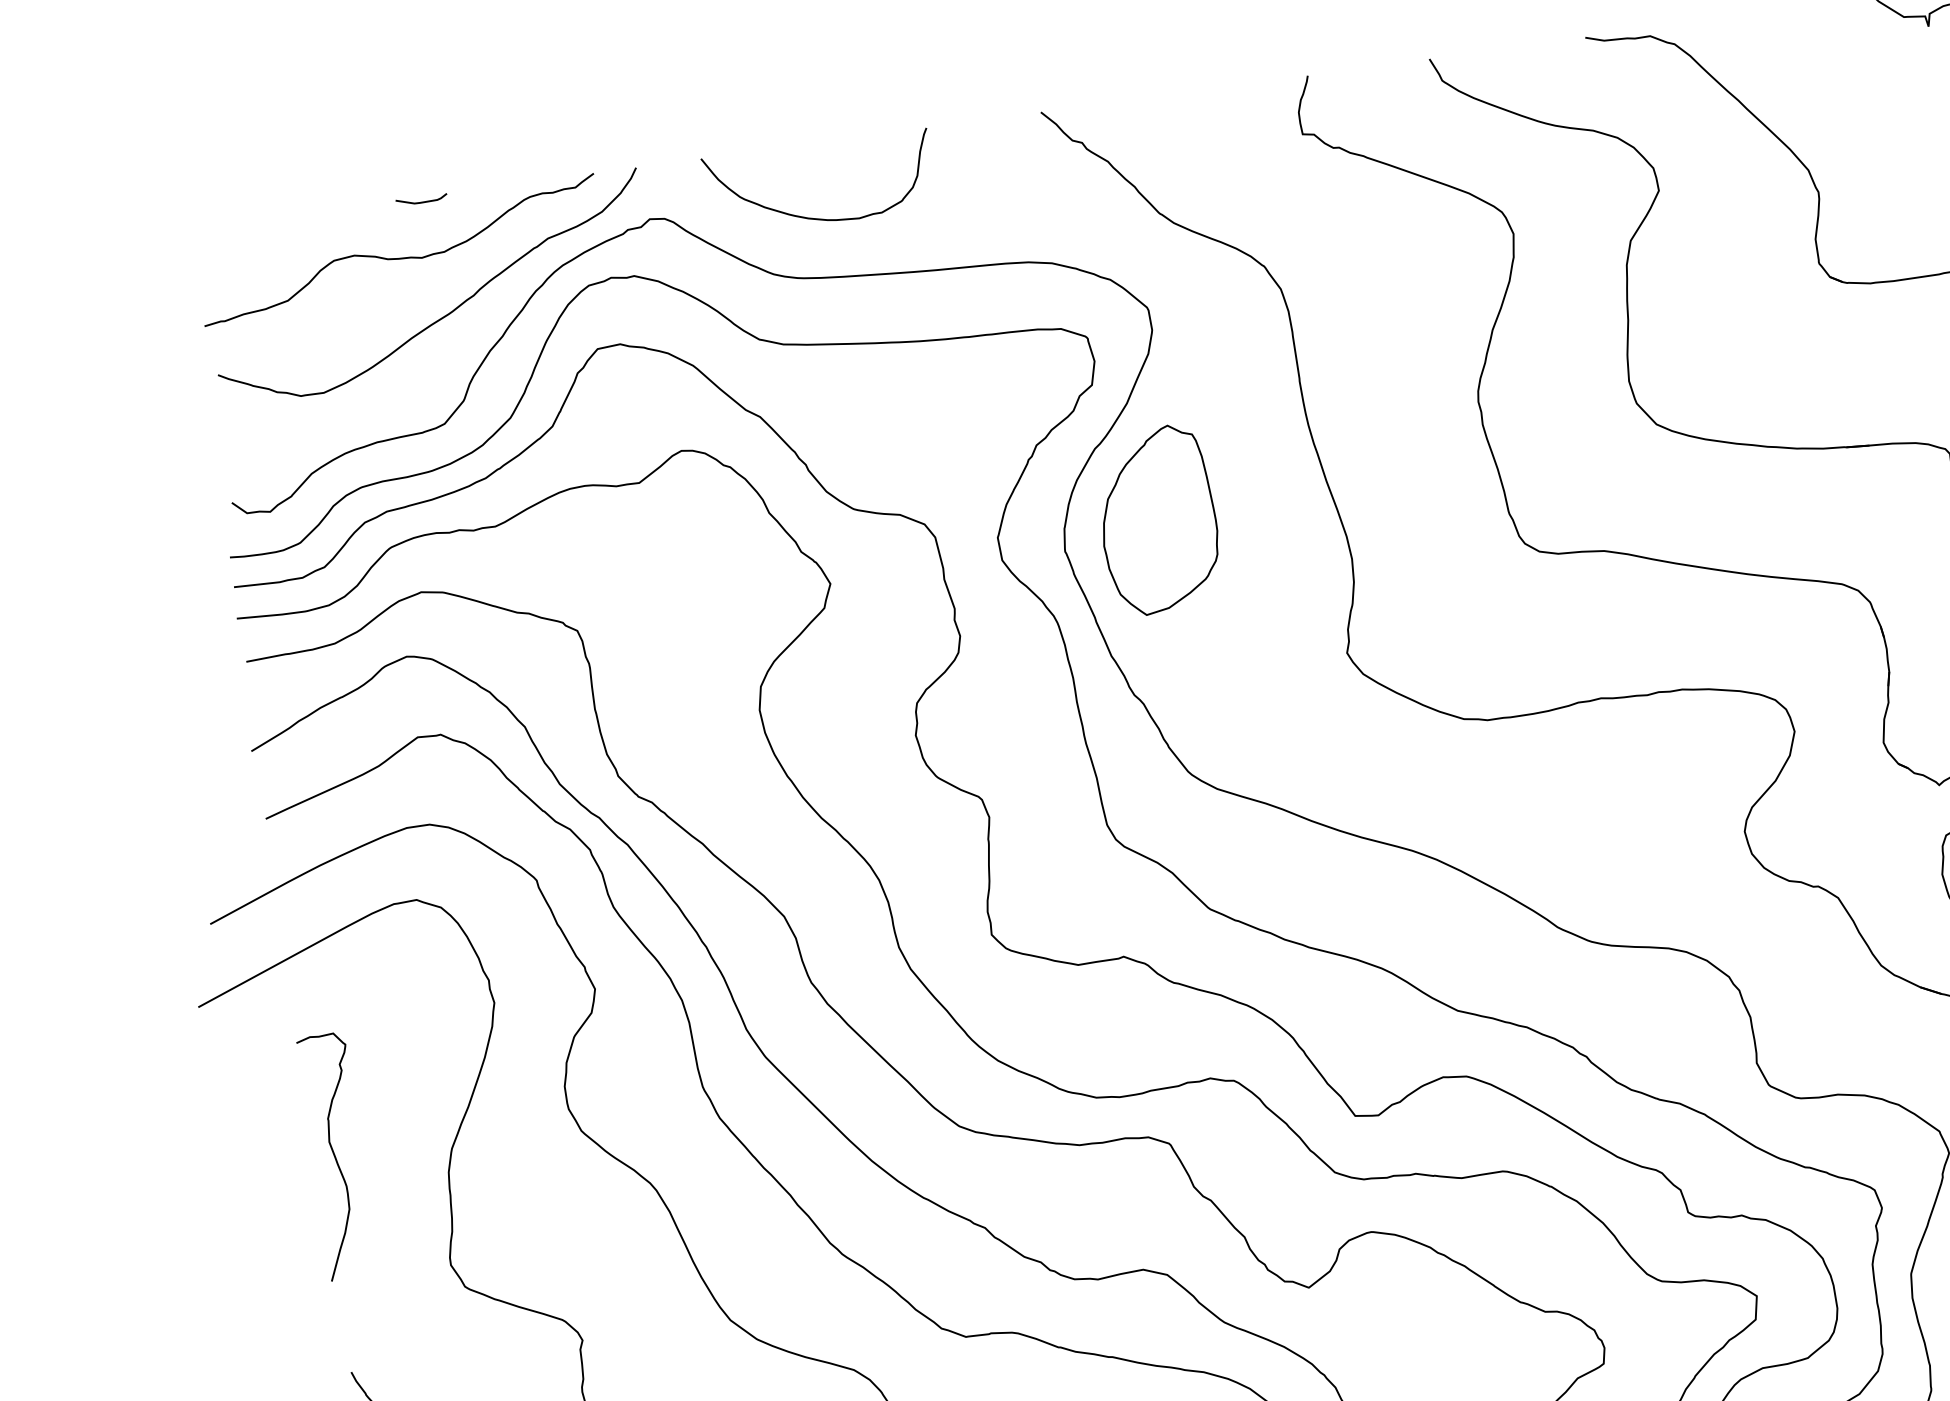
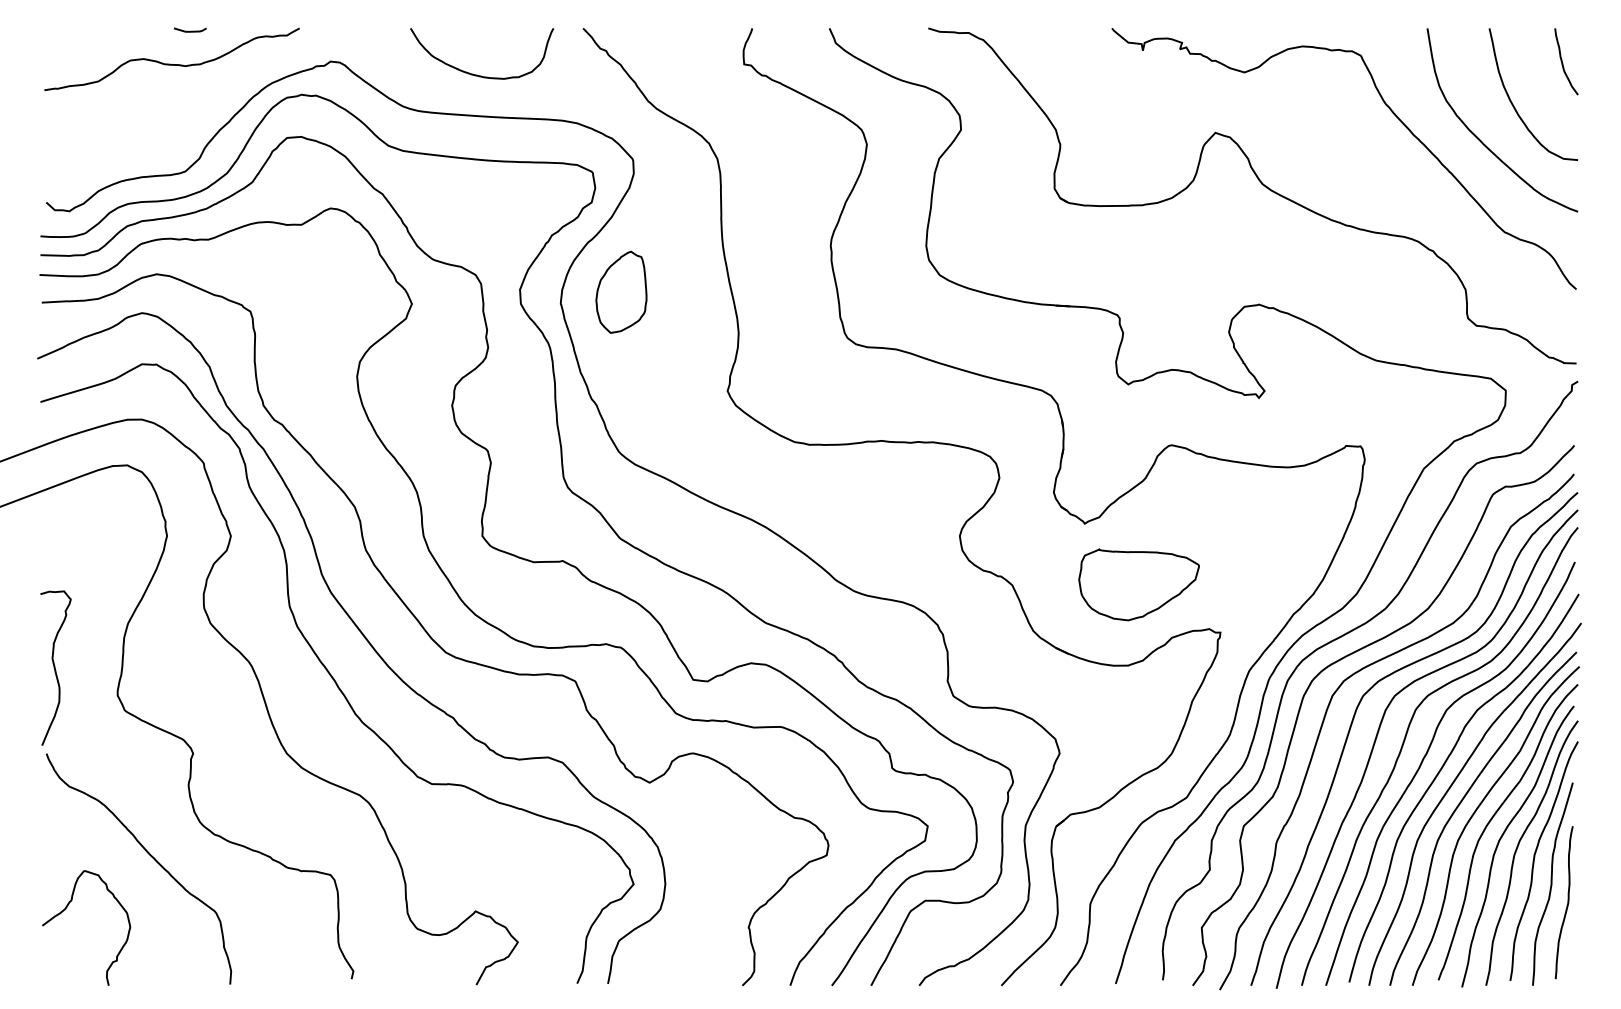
curve: (816, 217) -> (477, 74), moved
curve: (444, 314) -> (194, 103), removed
part: (1158, 520) -> (621, 292), size x0.7
curve: (335, 1155) -> (55, 667), moved

